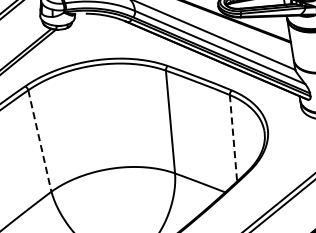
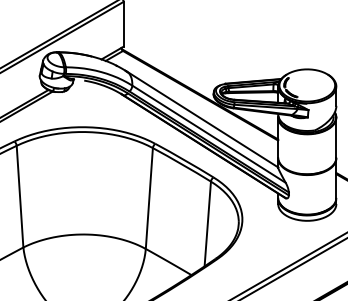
line: (233, 138) -> (207, 224), dashed -> solid
line: (40, 140) -> (20, 196), dashed -> solid

